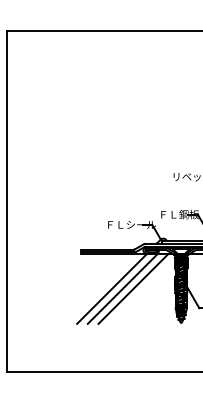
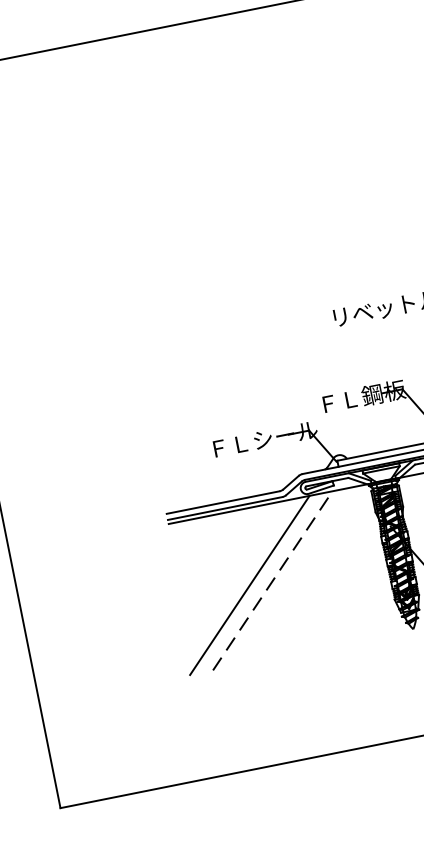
line: (122, 288) -> (272, 579), solid -> dashed
line: (133, 288) -> (295, 574), removed

